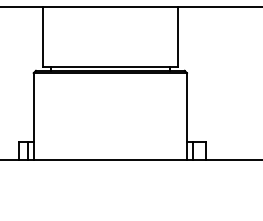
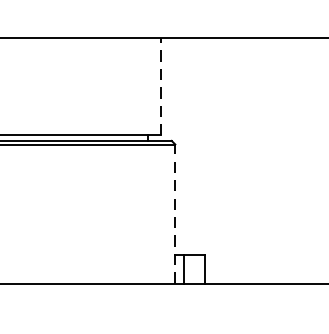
line: (177, 36) -> (160, 85), solid -> dashed
line: (186, 115) -> (174, 212), solid -> dashed

